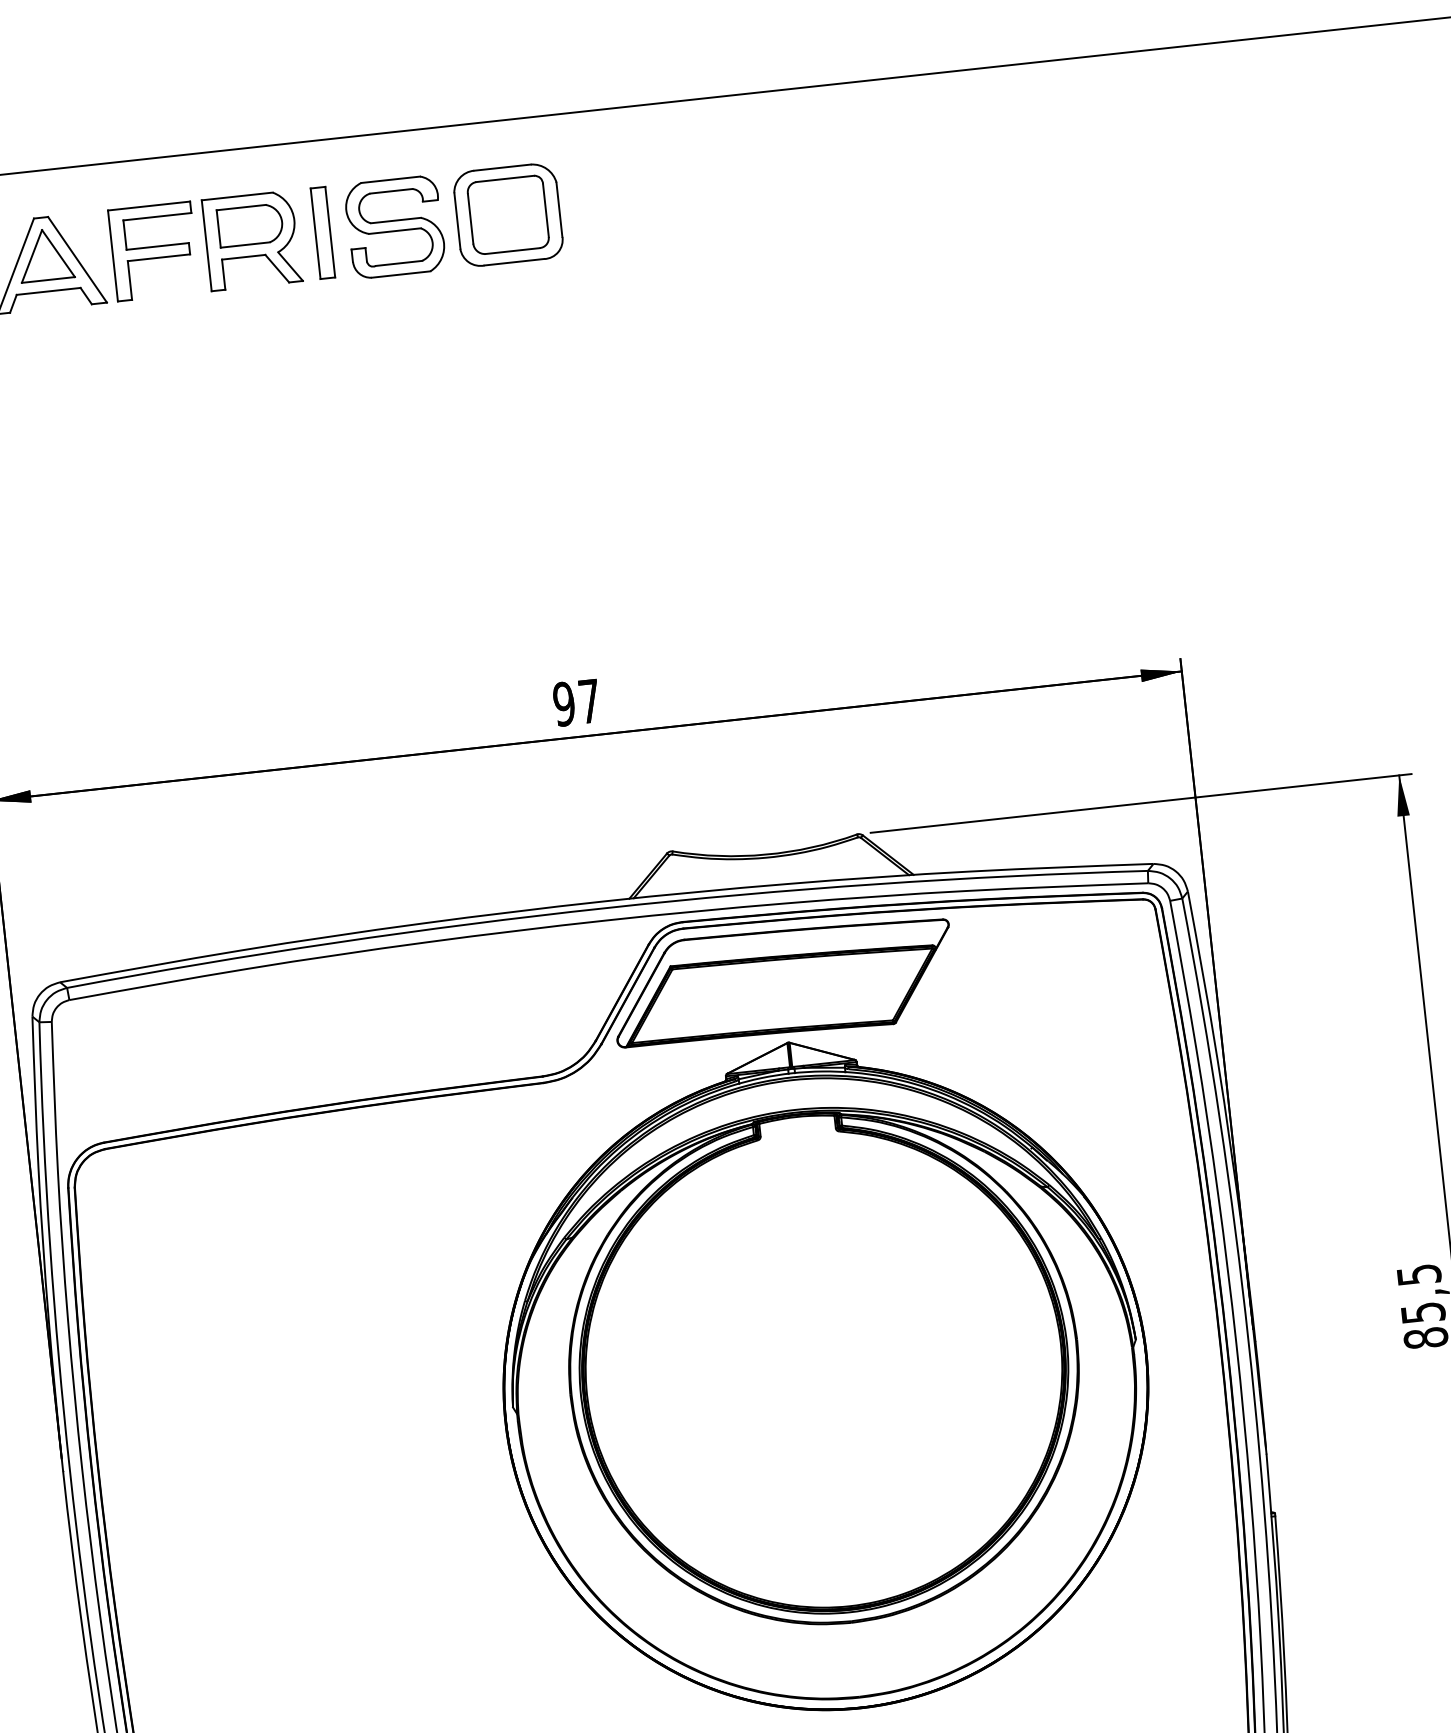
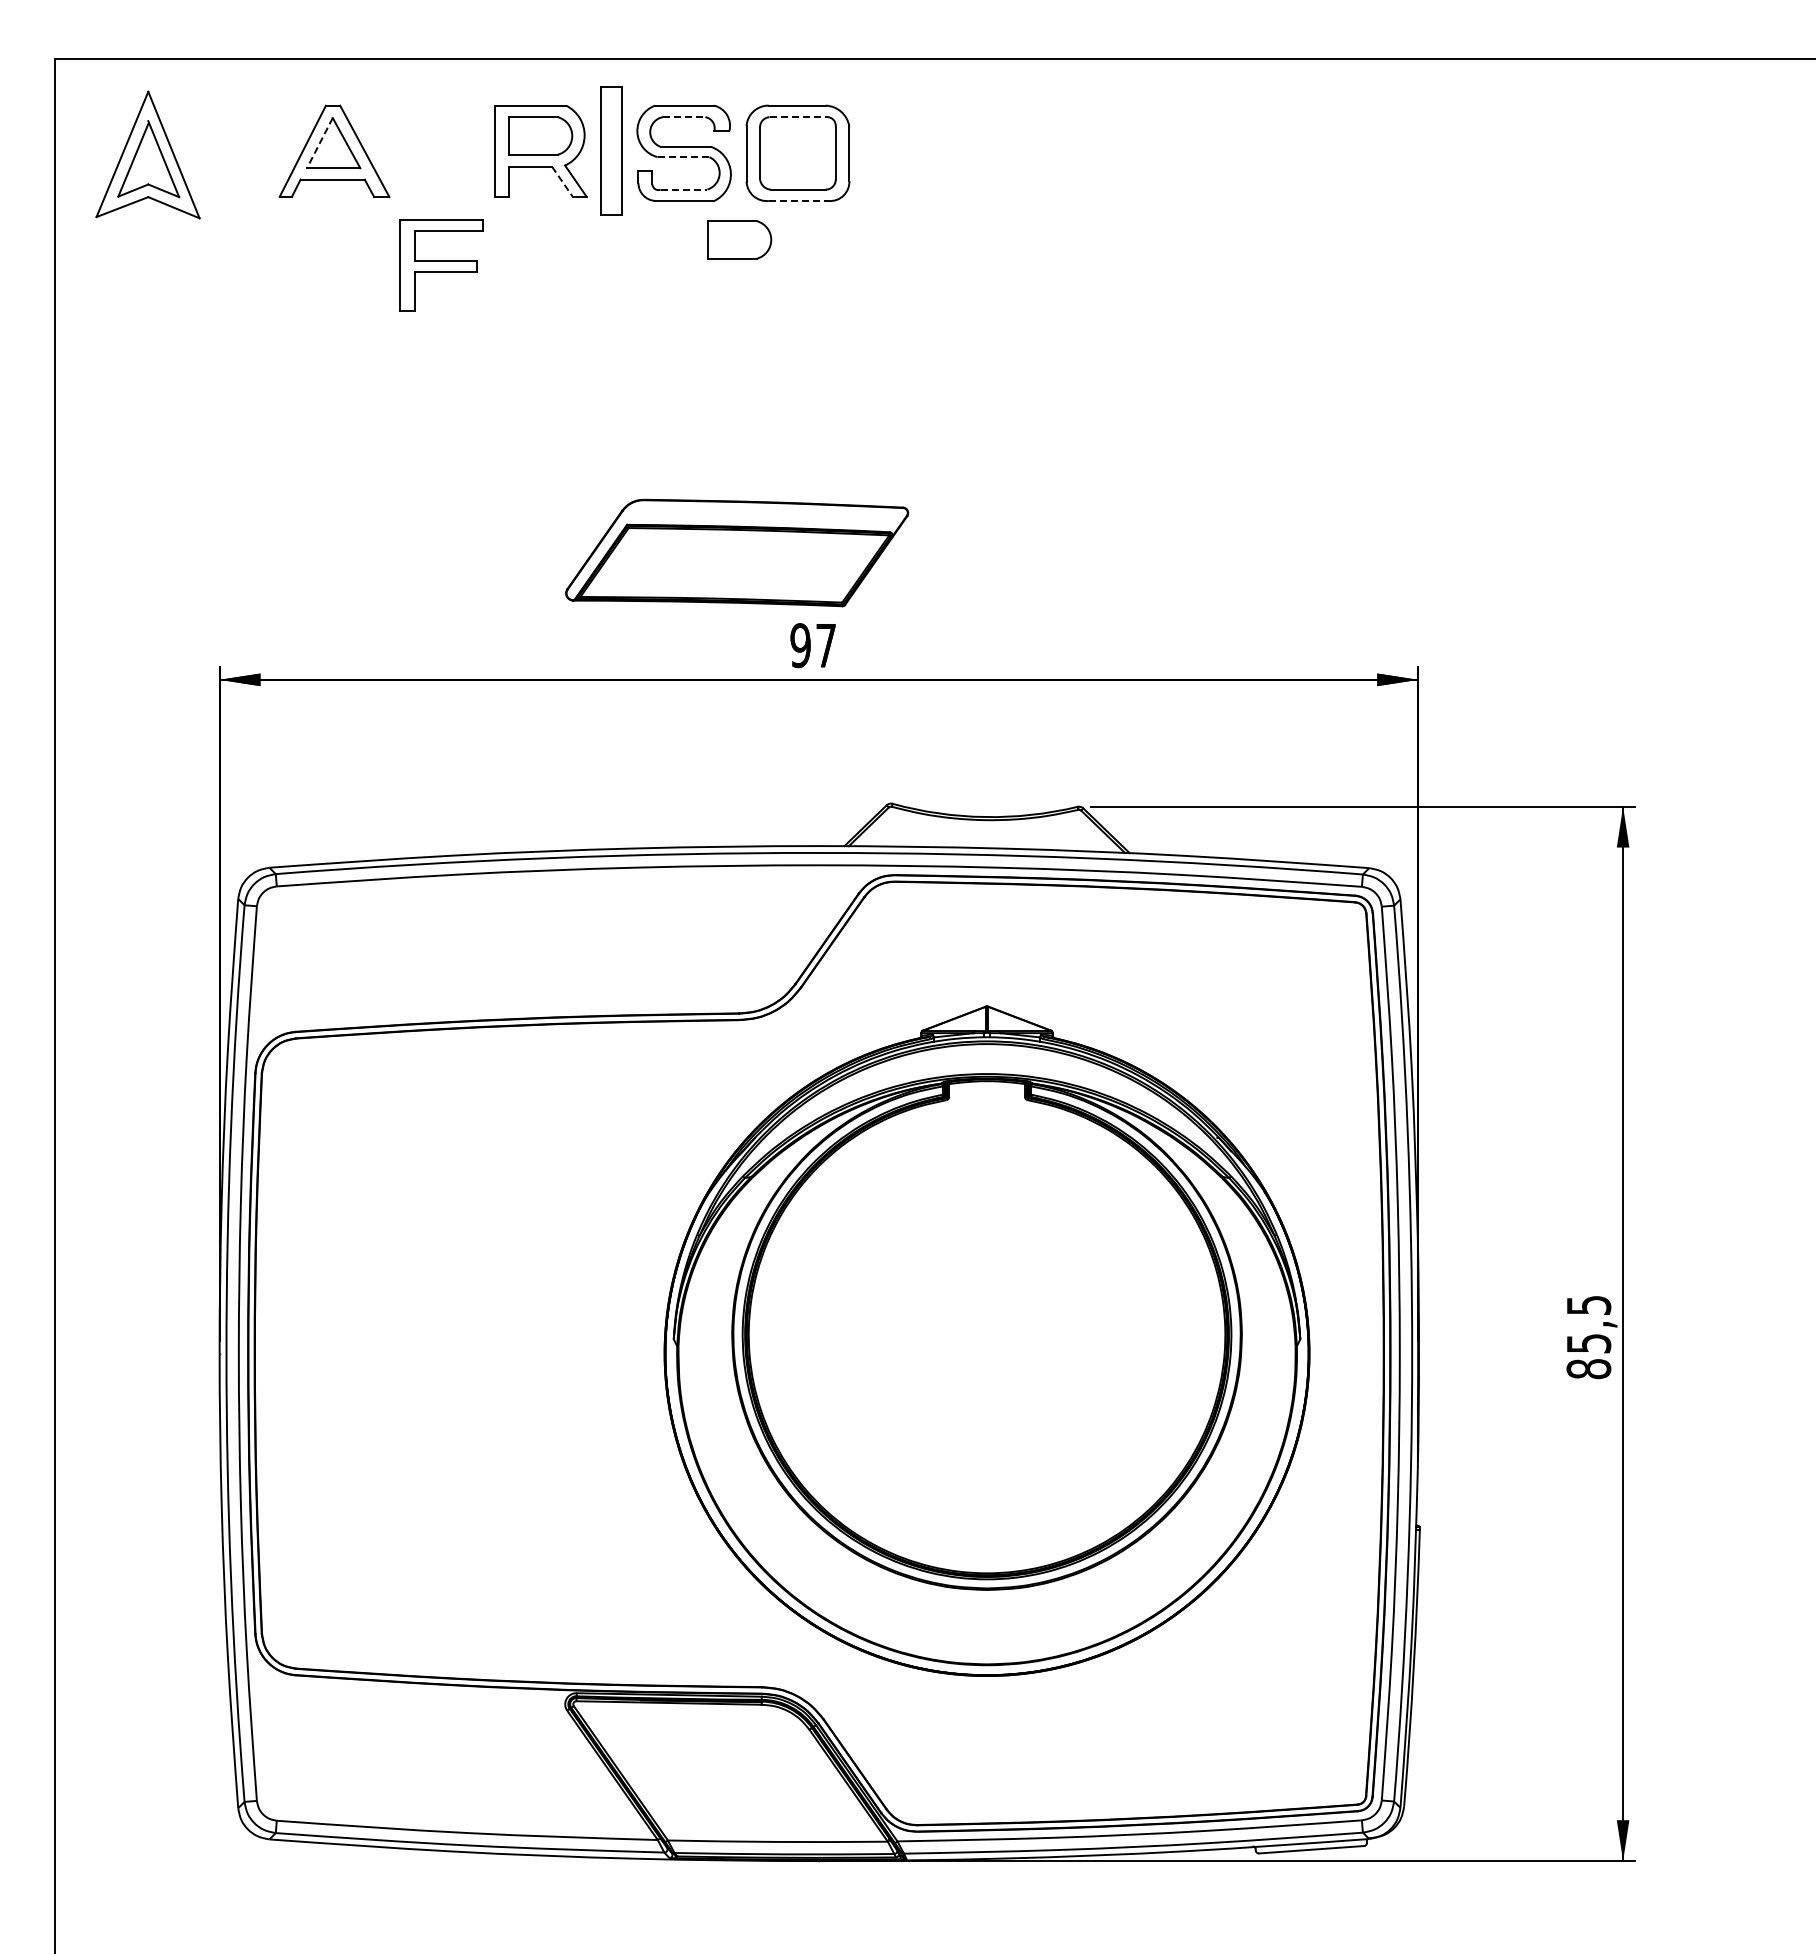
line: (506, 179) -> (799, 117), solid -> dashed
line: (391, 191) -> (684, 117), solid -> dashed
line: (395, 231) -> (683, 157), solid -> dashed
part: (322, 233) -> (611, 151), size x1.4
part: (153, 251) -> (441, 265), moved
line: (31, 256) -> (319, 143), solid -> dashed
line: (514, 261) -> (799, 200), solid -> dashed
line: (399, 263) -> (684, 189), solid -> dashed
line: (277, 269) -> (562, 182), solid -> dashed
part: (459, 306) -> (739, 239), added
part: (783, 981) -> (737, 552), moved

